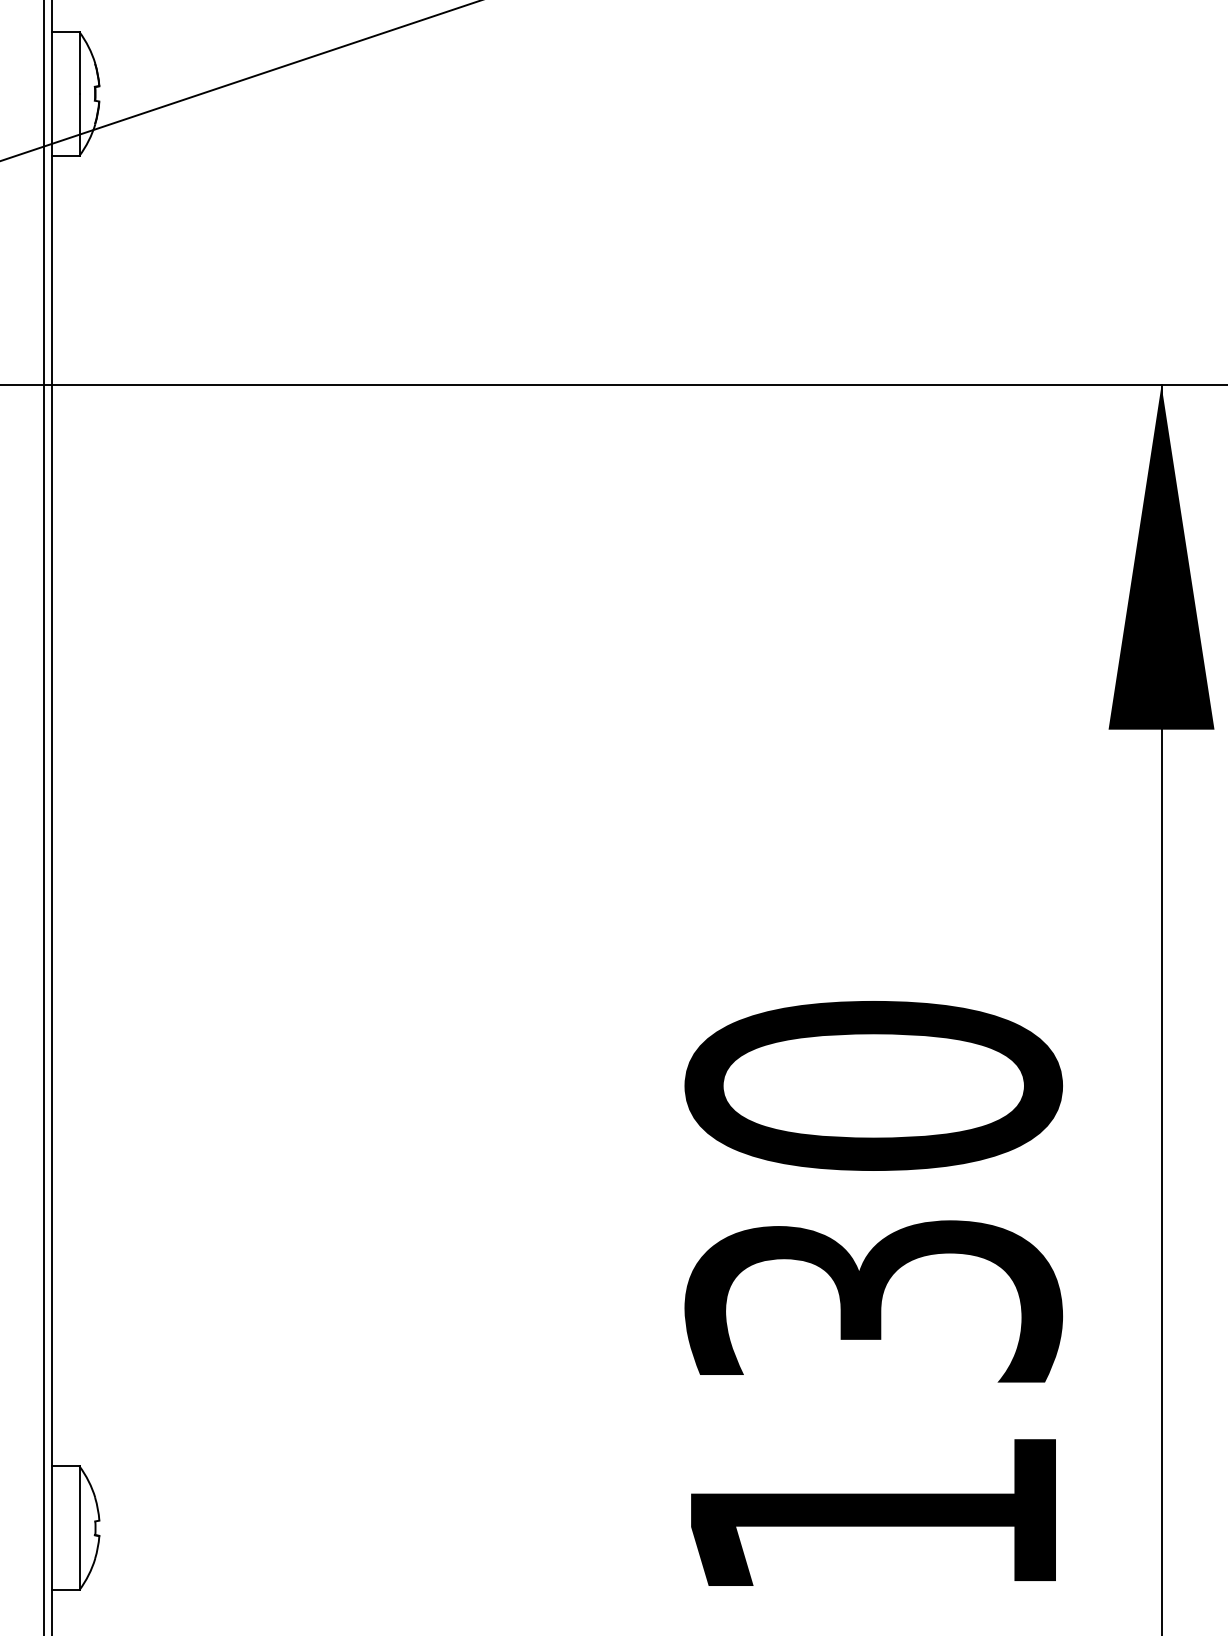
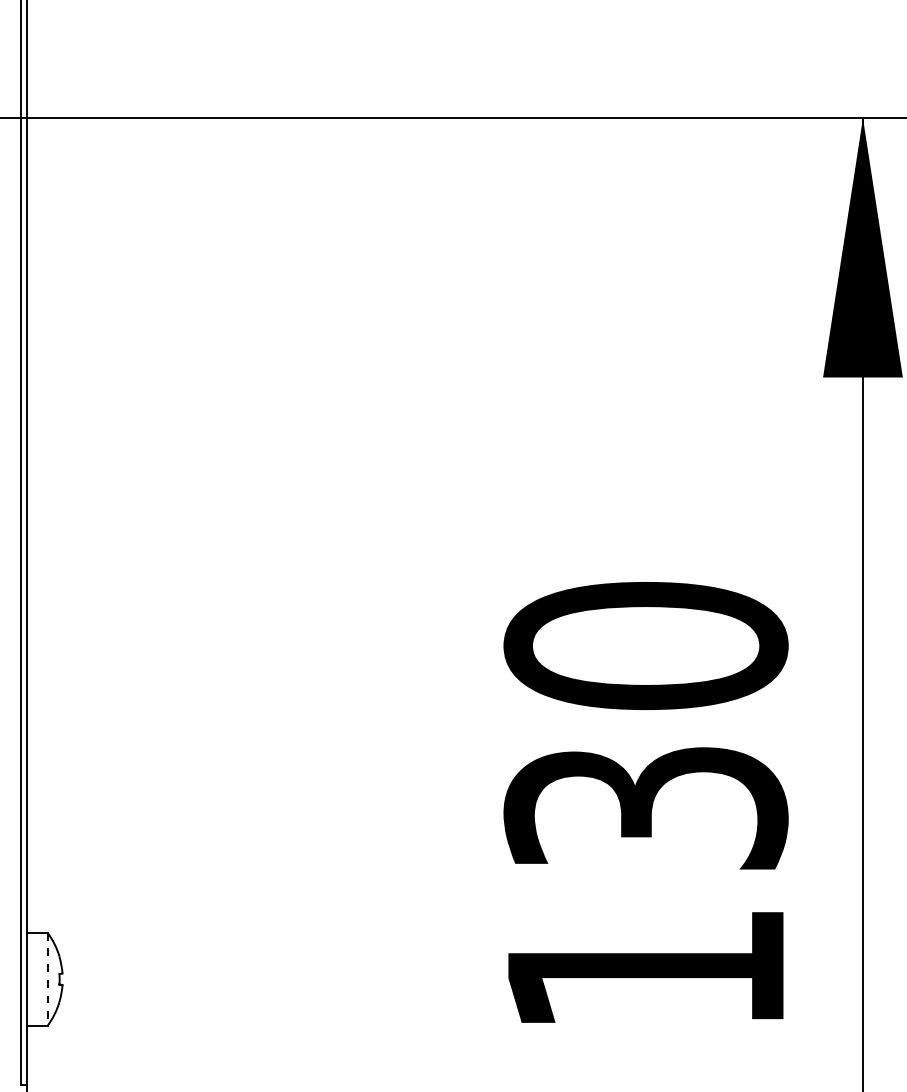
line: (79, 1528) -> (47, 979), solid -> dashed

